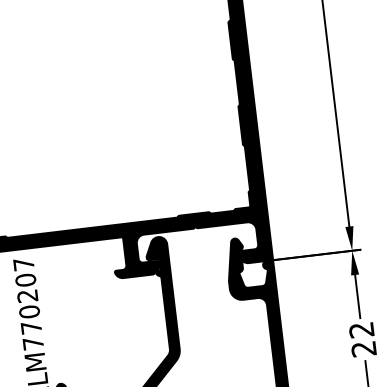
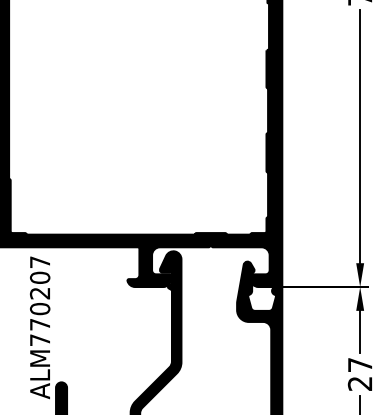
text: (361, 330) -> (359, 365), 22 -> 27

